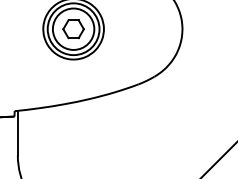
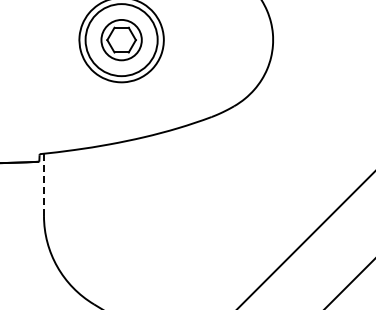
circle: (73, 28) -> (121, 39), size x0.7
line: (18, 133) -> (44, 185), solid -> dashed

